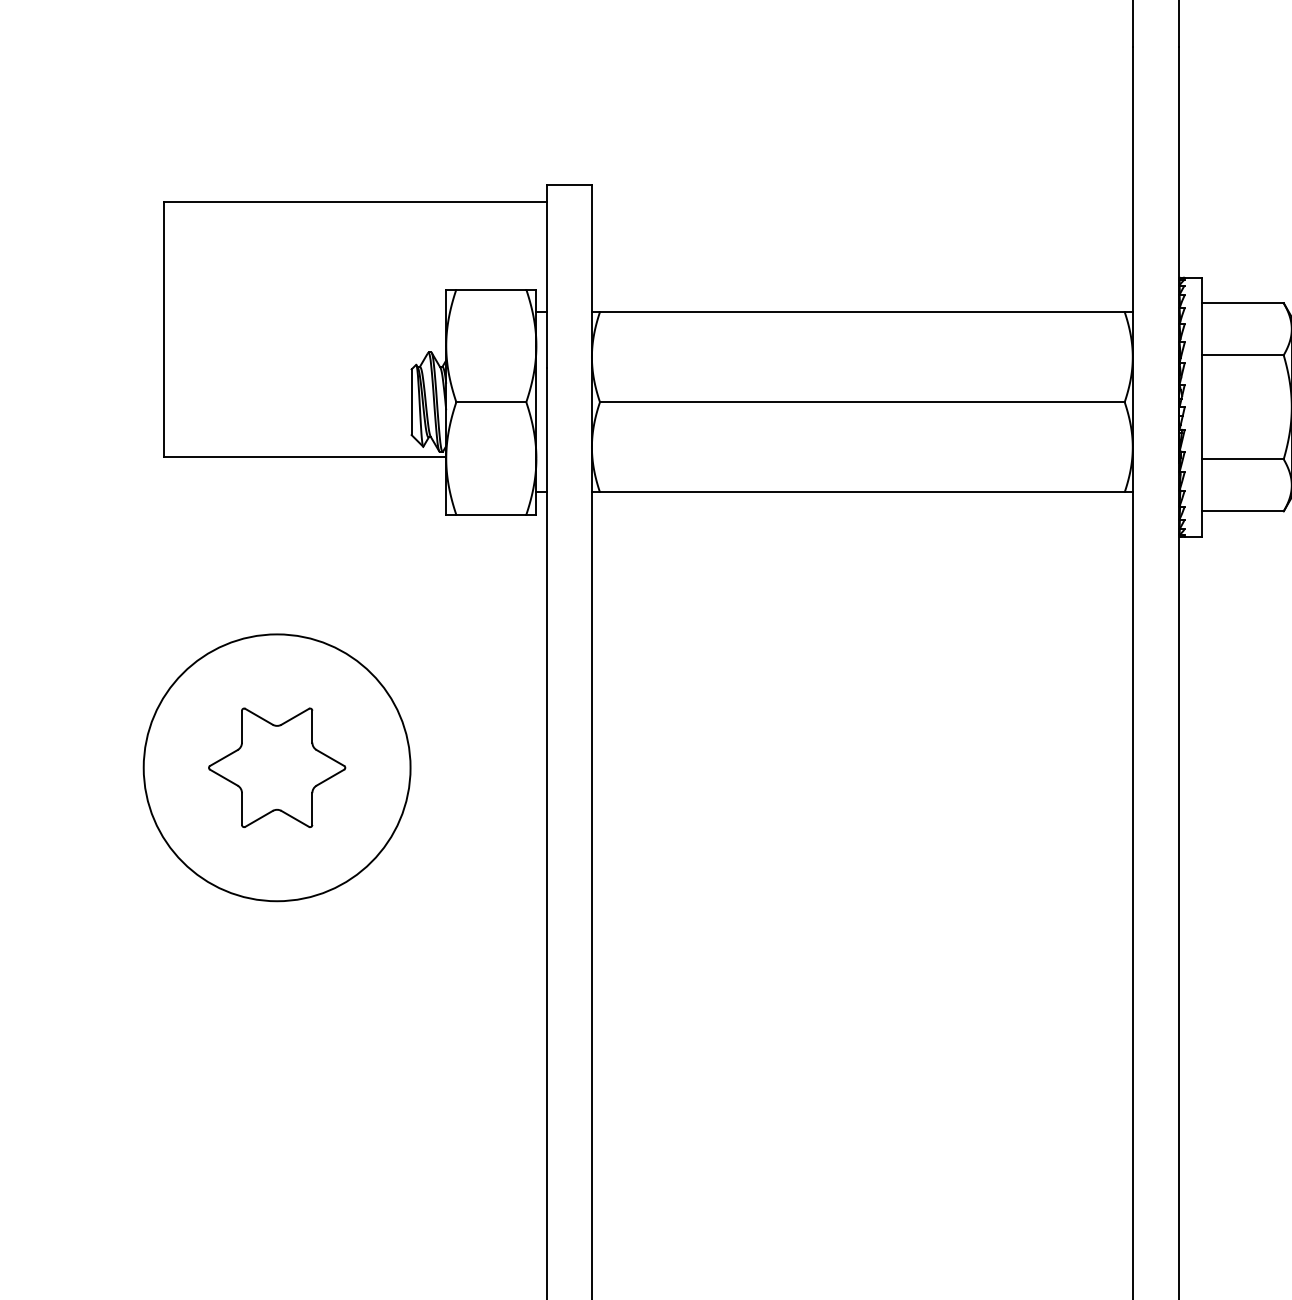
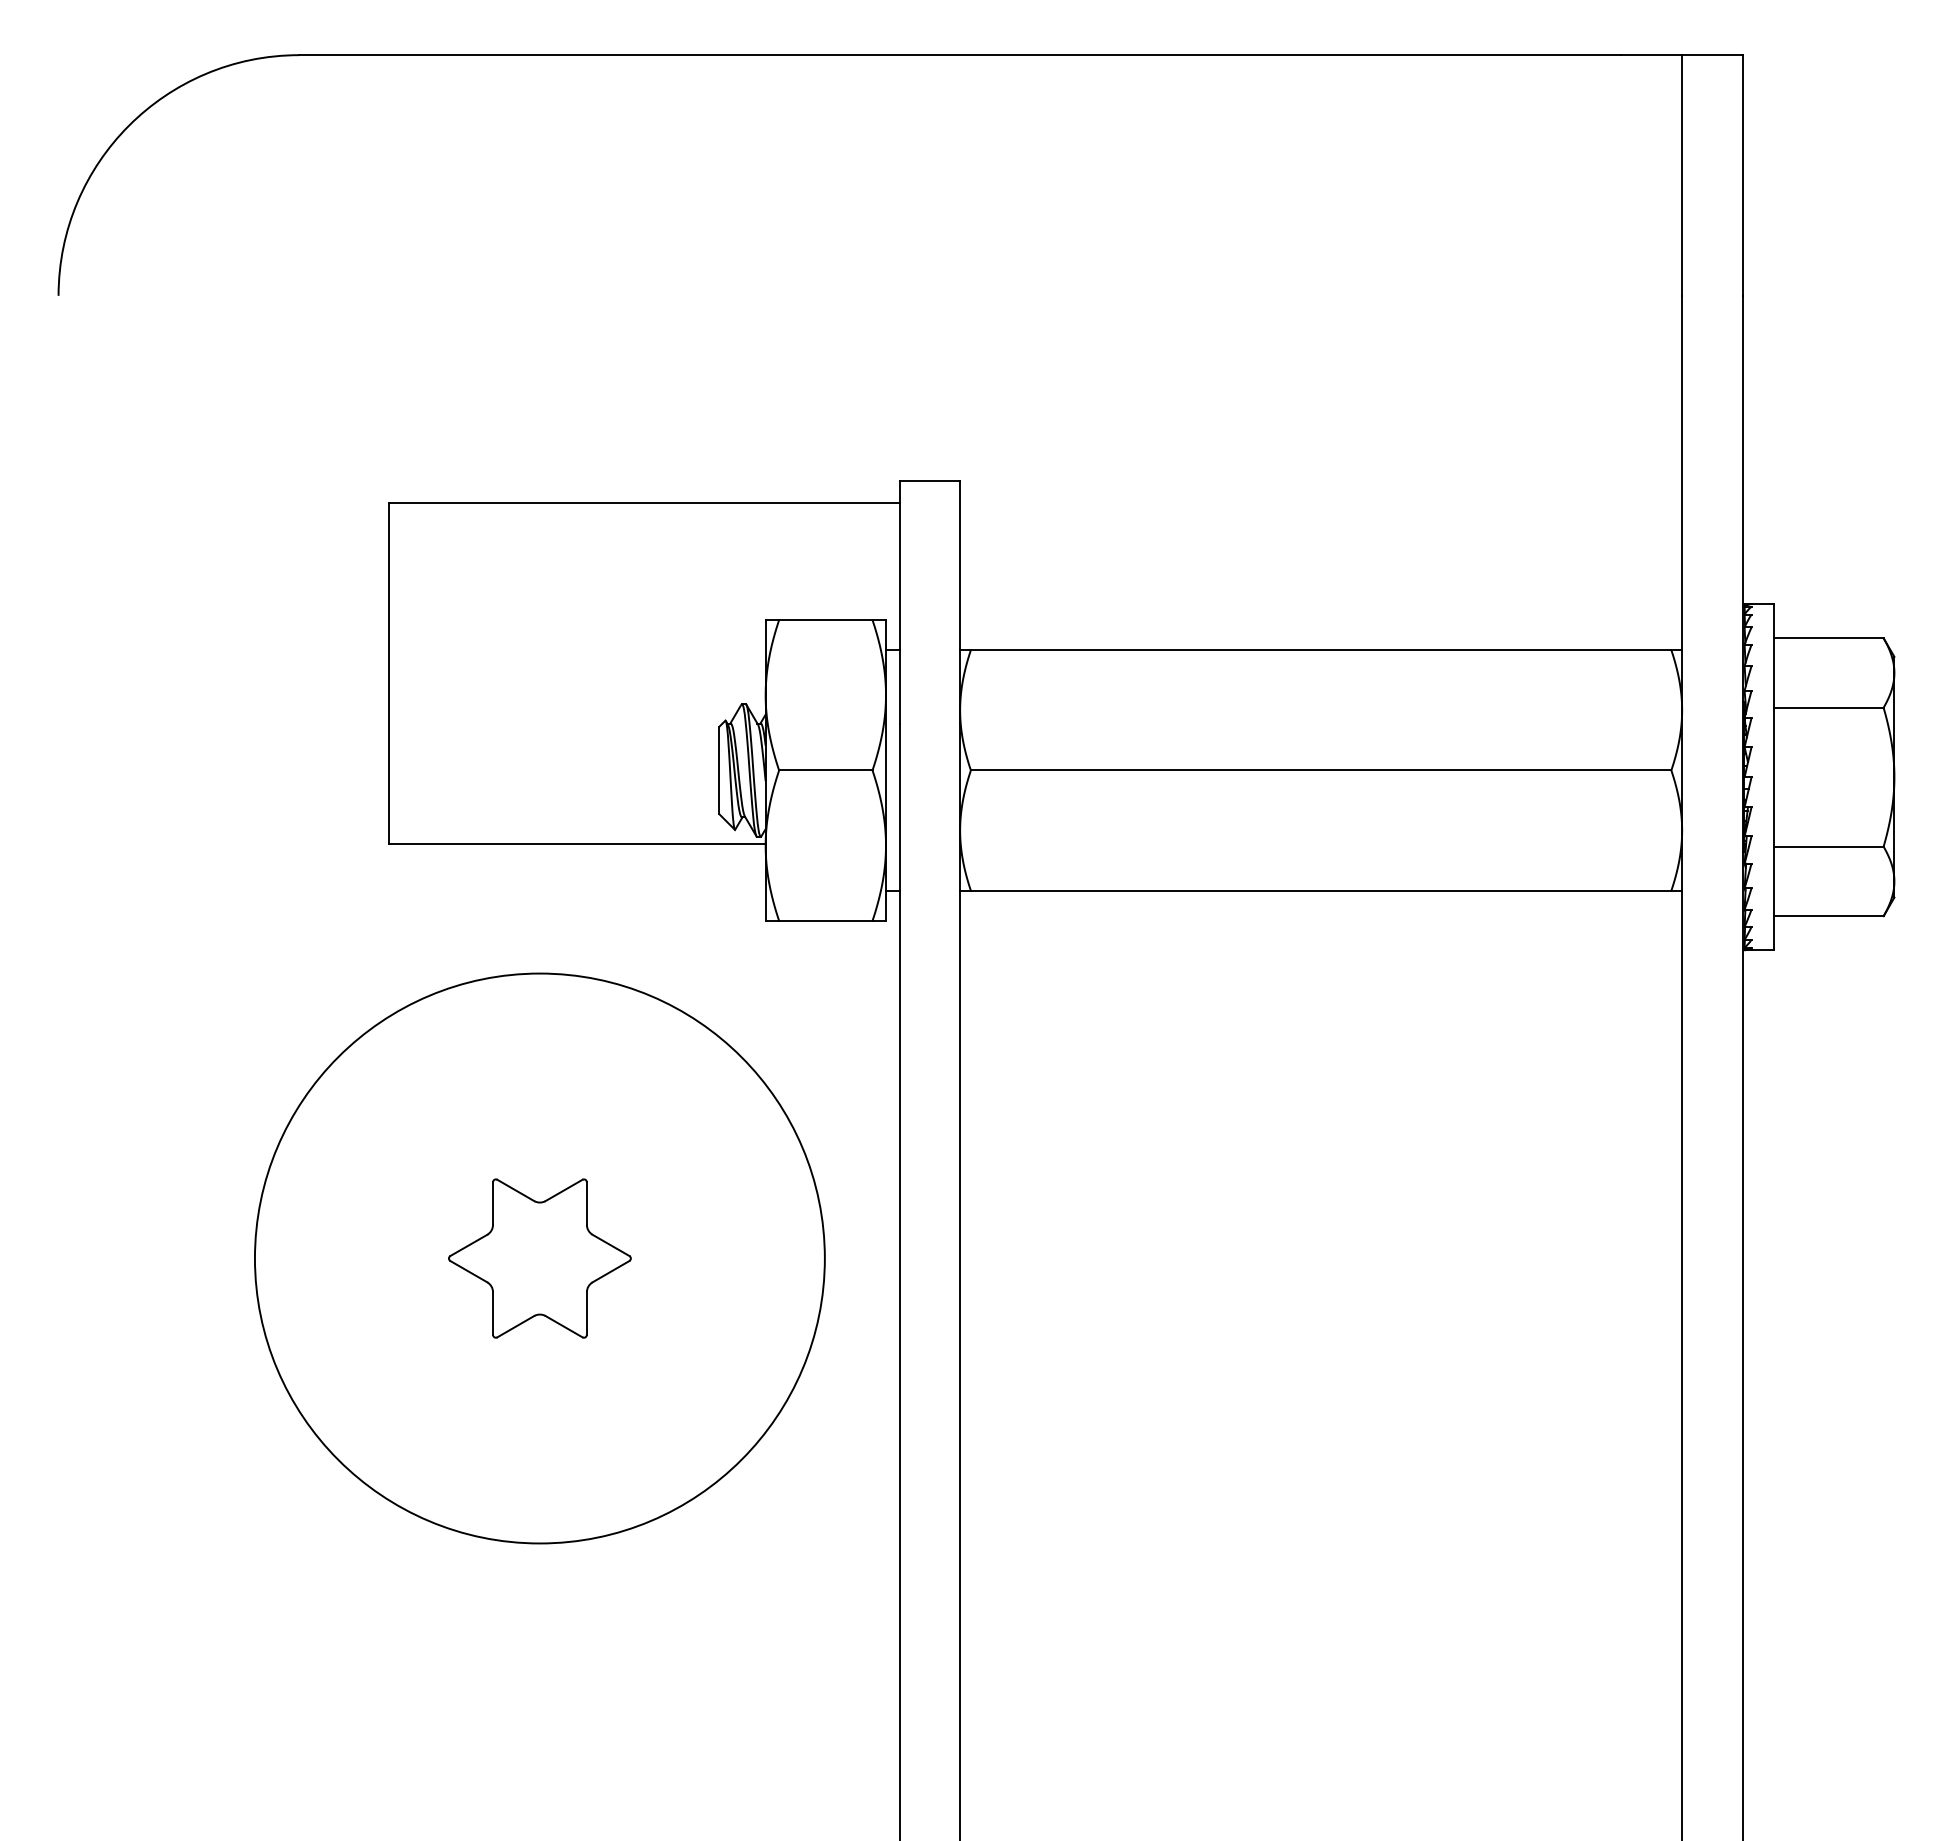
circle: (276, 767) -> (539, 1258), size x1.6

